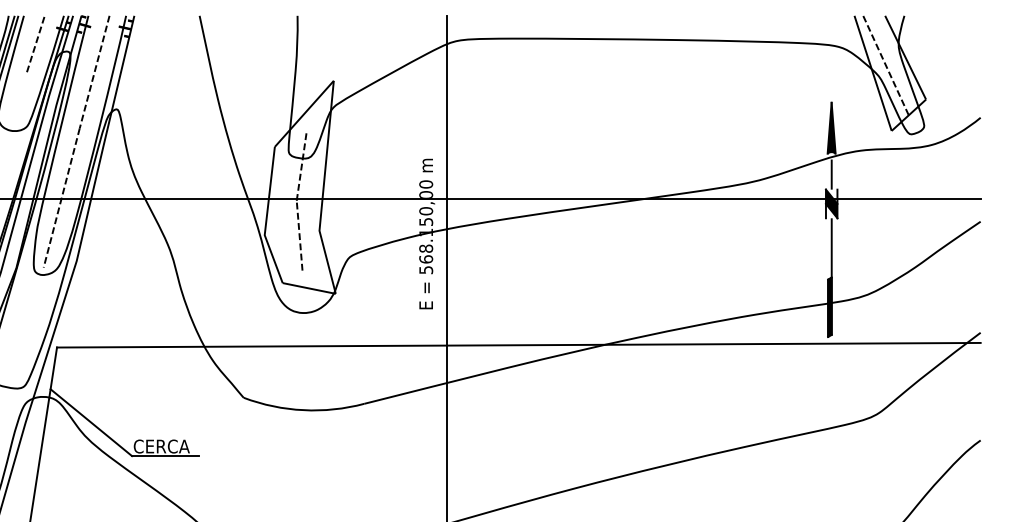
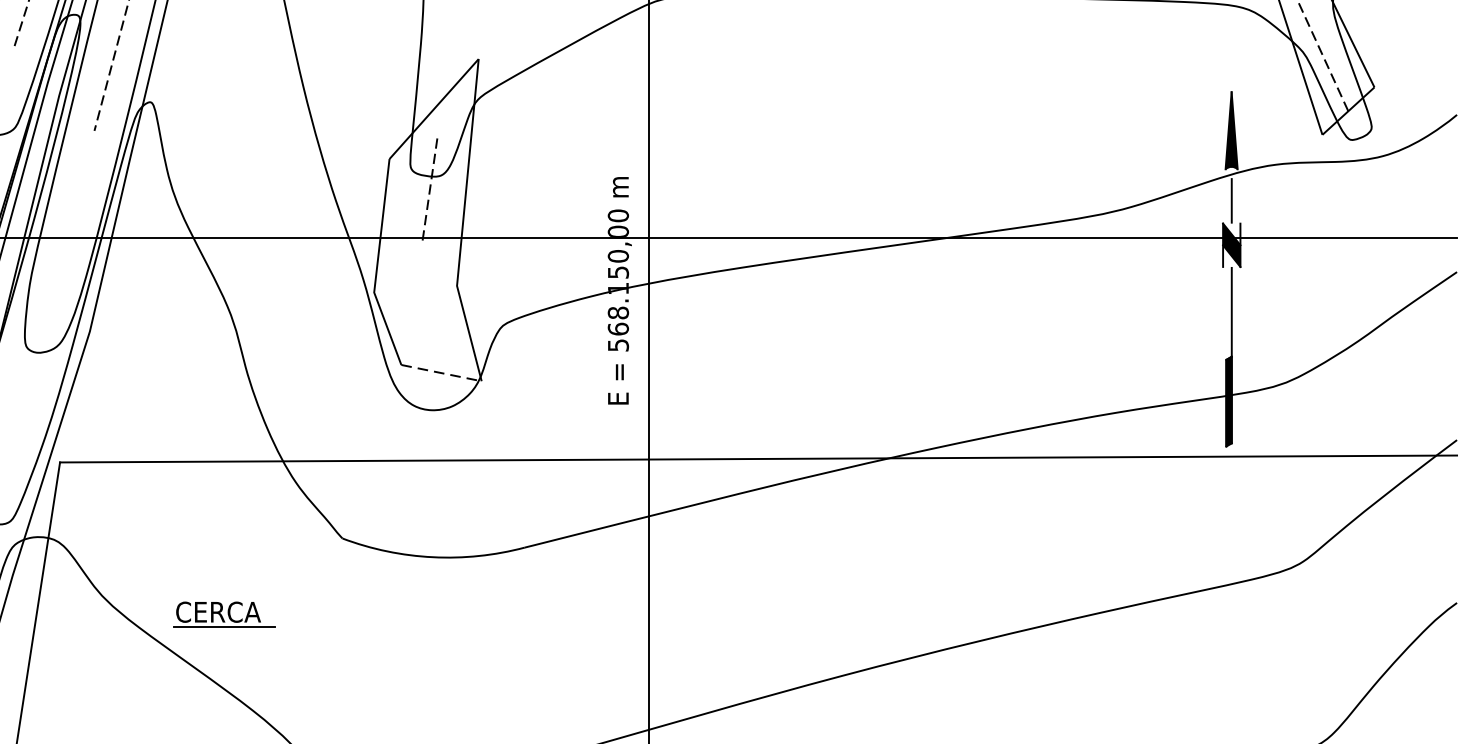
line: (61, 197) -> (66, 235), removed
line: (299, 235) -> (426, 293), removed
line: (309, 288) -> (441, 373), solid -> dashed
line: (91, 422) -> (112, 575), removed

